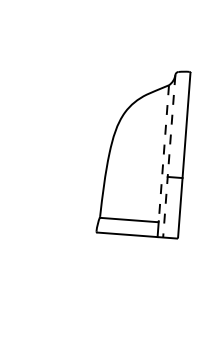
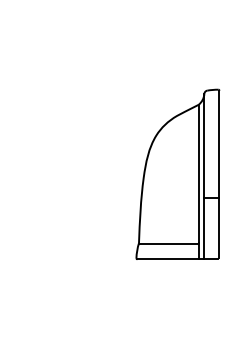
line: (163, 153) -> (198, 174), dashed -> solid
line: (169, 156) -> (204, 176), dashed -> solid

